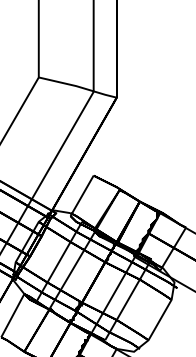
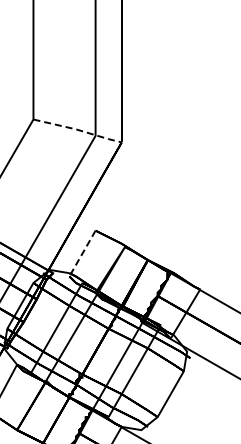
line: (78, 87) -> (78, 130), solid -> dashed
line: (82, 196) -> (82, 254), solid -> dashed

